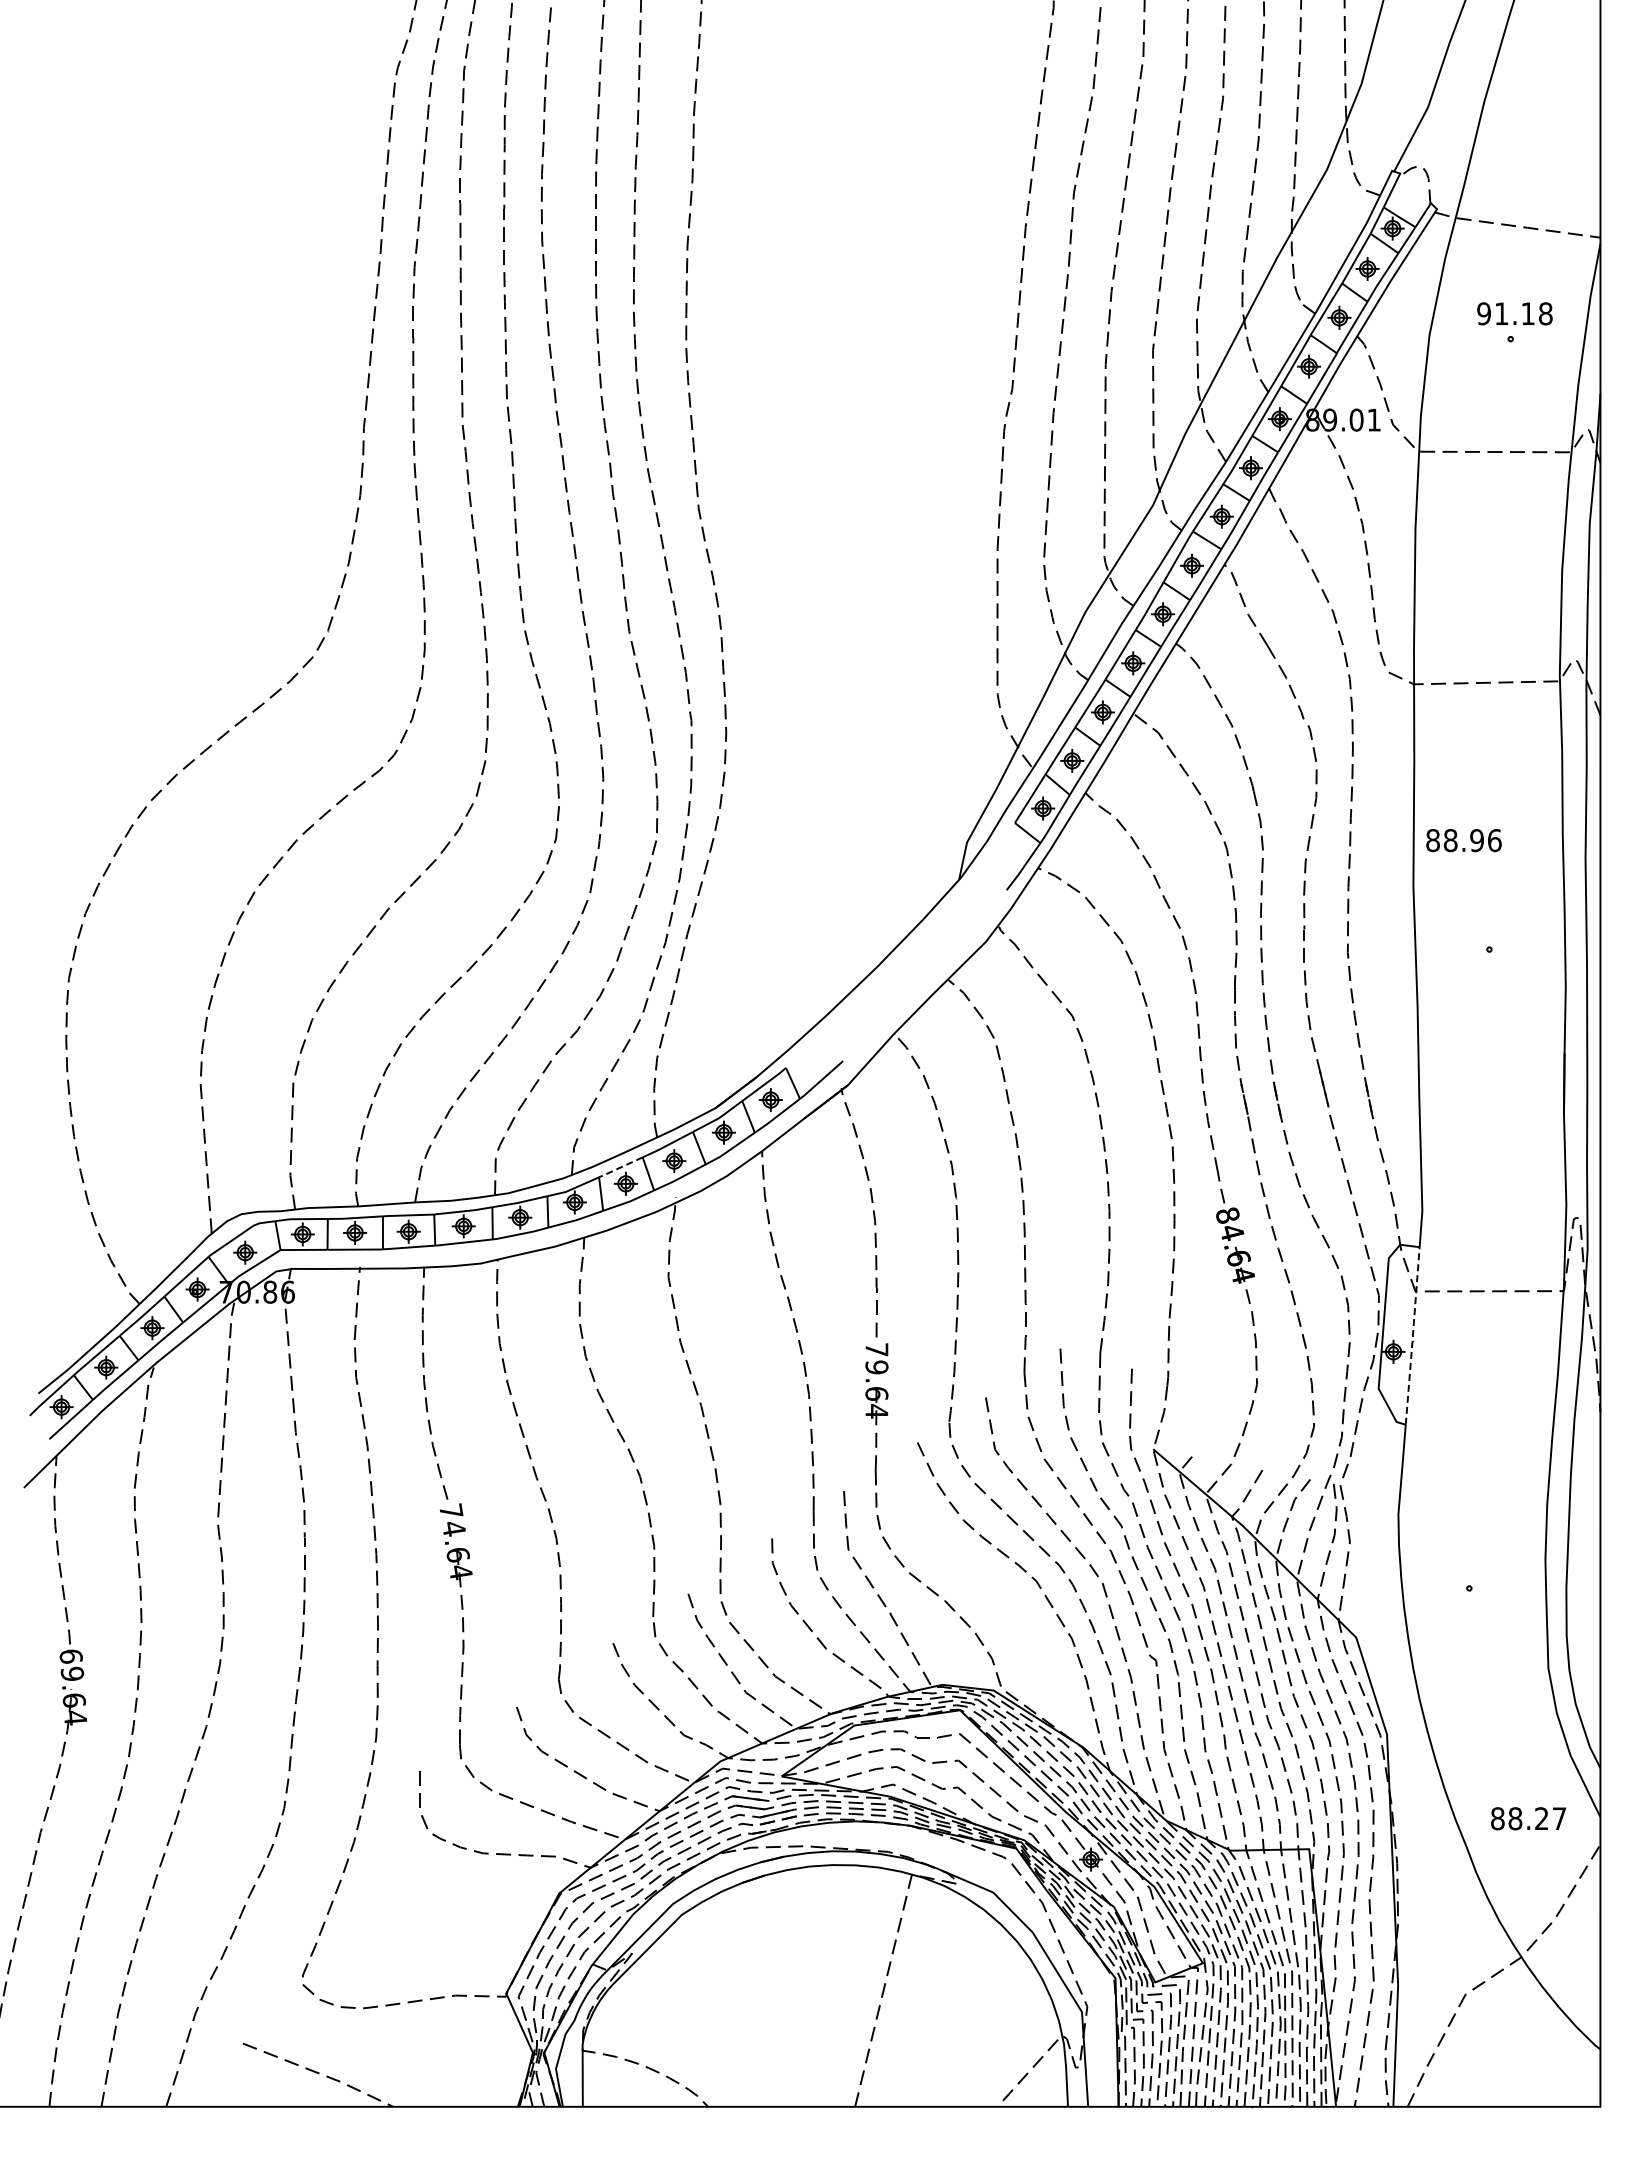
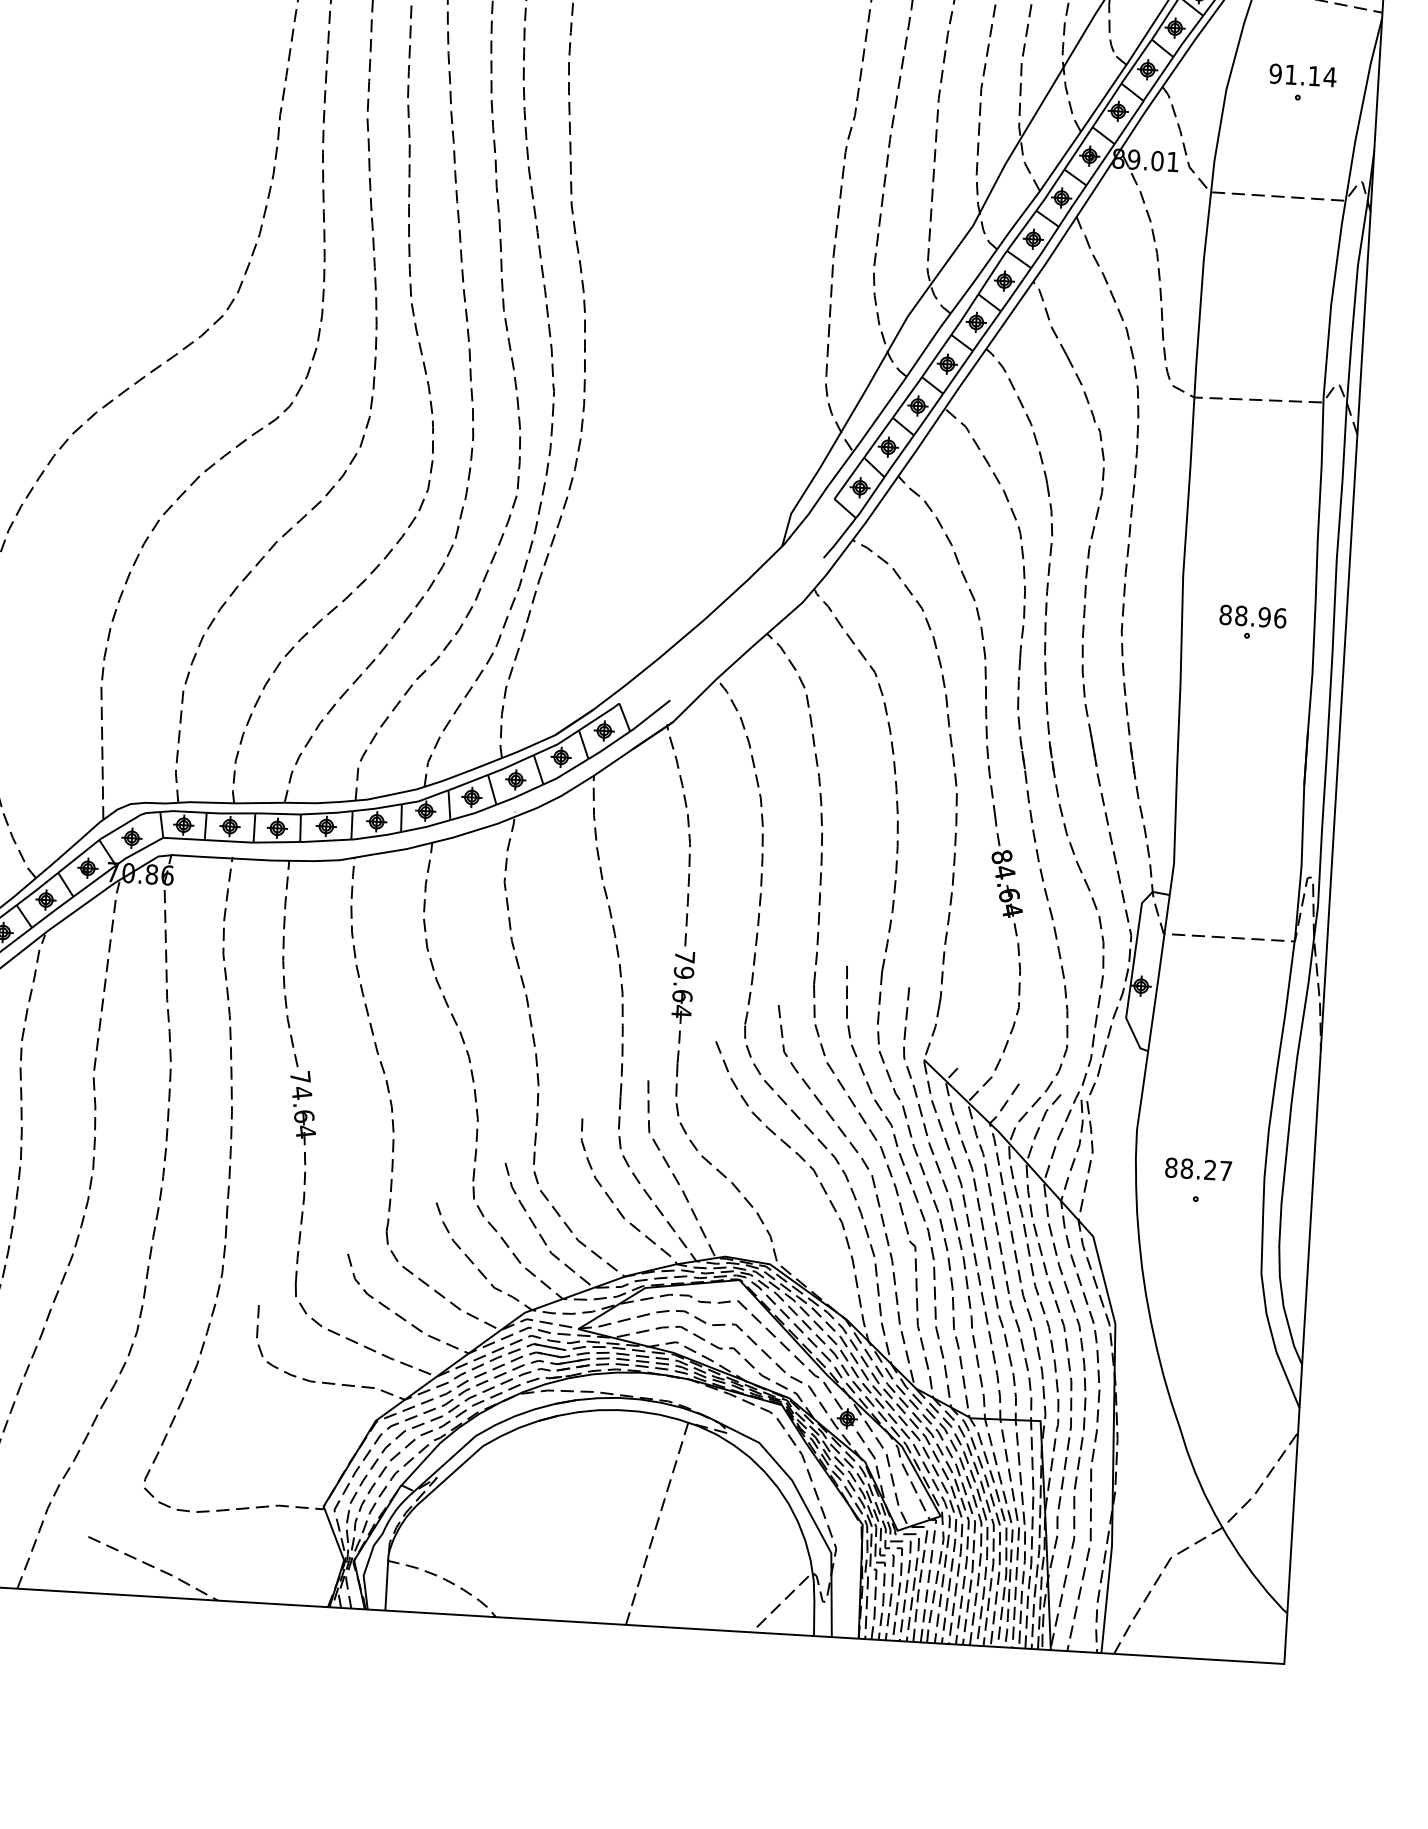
text: (1545, 313) -> (1329, 76), 91.18 -> 91.14
text: (1463, 840) -> (1252, 616), moved
line: (620, 1167) -> (467, 782), dashed -> solid
line: (1412, 1336) -> (1158, 973), dashed -> solid
text: (1528, 1818) -> (1198, 1169), moved

